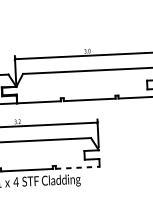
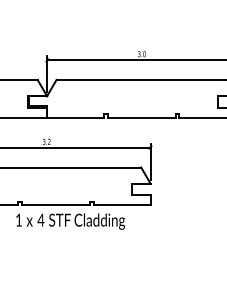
line: (78, 167) -> (122, 205), dashed -> solid

